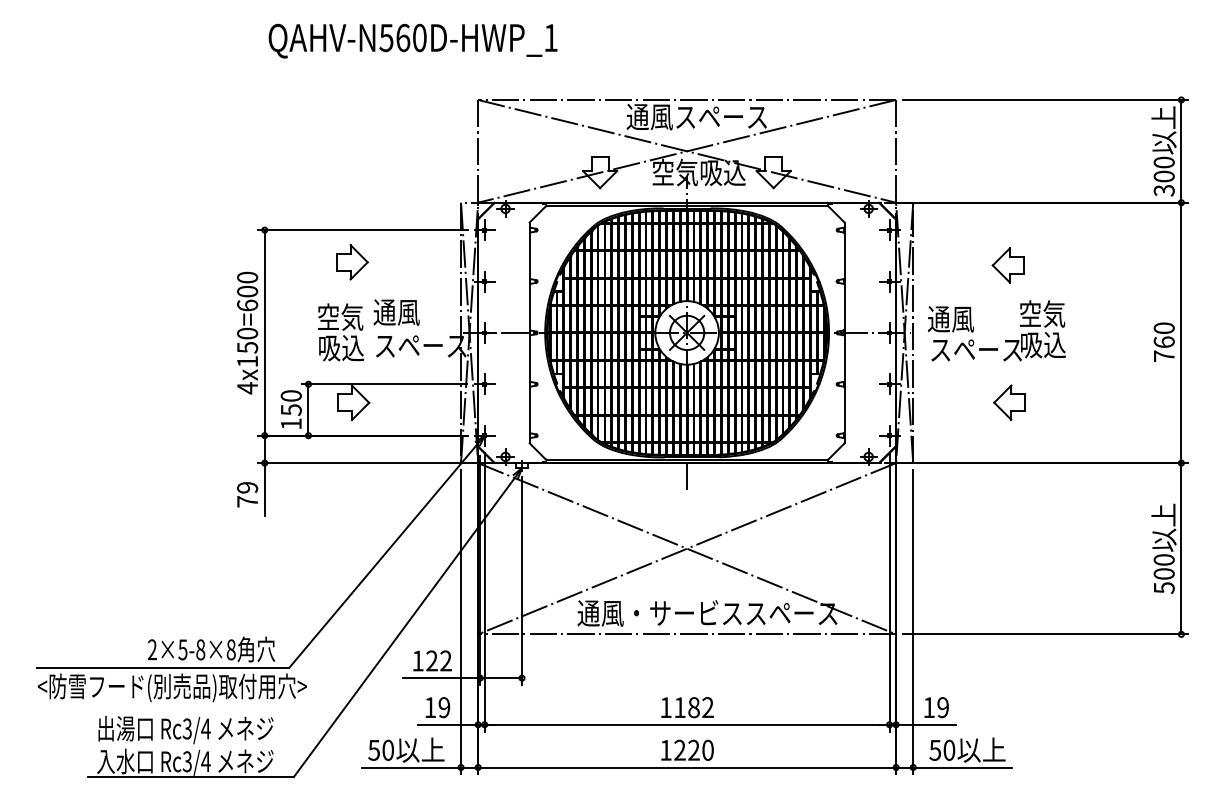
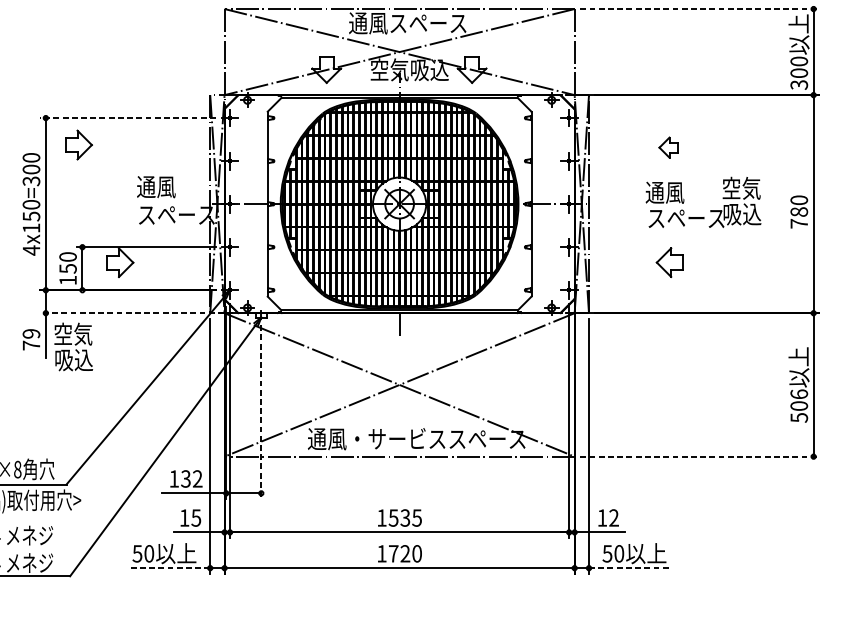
line: (1045, 99) -> (699, 8), solid -> dashed
line: (362, 230) -> (127, 118), solid -> dashed
part: (352, 262) -> (79, 145), moved
part: (1007, 265) -> (667, 147), size x0.7
text: (247, 305) -> (31, 181), 4x150=600 -> 4x150=300
text: (996, 330) -> (703, 202), moved
text: (341, 332) -> (74, 347), moved
text: (1163, 342) -> (798, 212), 760 -> 780
line: (372, 463) -> (136, 313), solid -> dashed
text: (1163, 559) -> (798, 393), 500 -> 506
line: (522, 581) -> (261, 412), solid -> dashed
line: (1045, 634) -> (699, 456), solid -> dashed
text: (431, 661) -> (185, 479), 122 -> 132
text: (444, 707) -> (196, 517), 19 -> 15
text: (693, 707) -> (404, 517), 1182 -> 1535
text: (942, 707) -> (613, 517), 19 -> 12
text: (679, 749) -> (393, 553), 1220 -> 1720
line: (411, 767) -> (168, 568), solid -> dashed
line: (963, 767) -> (631, 568), solid -> dashed

